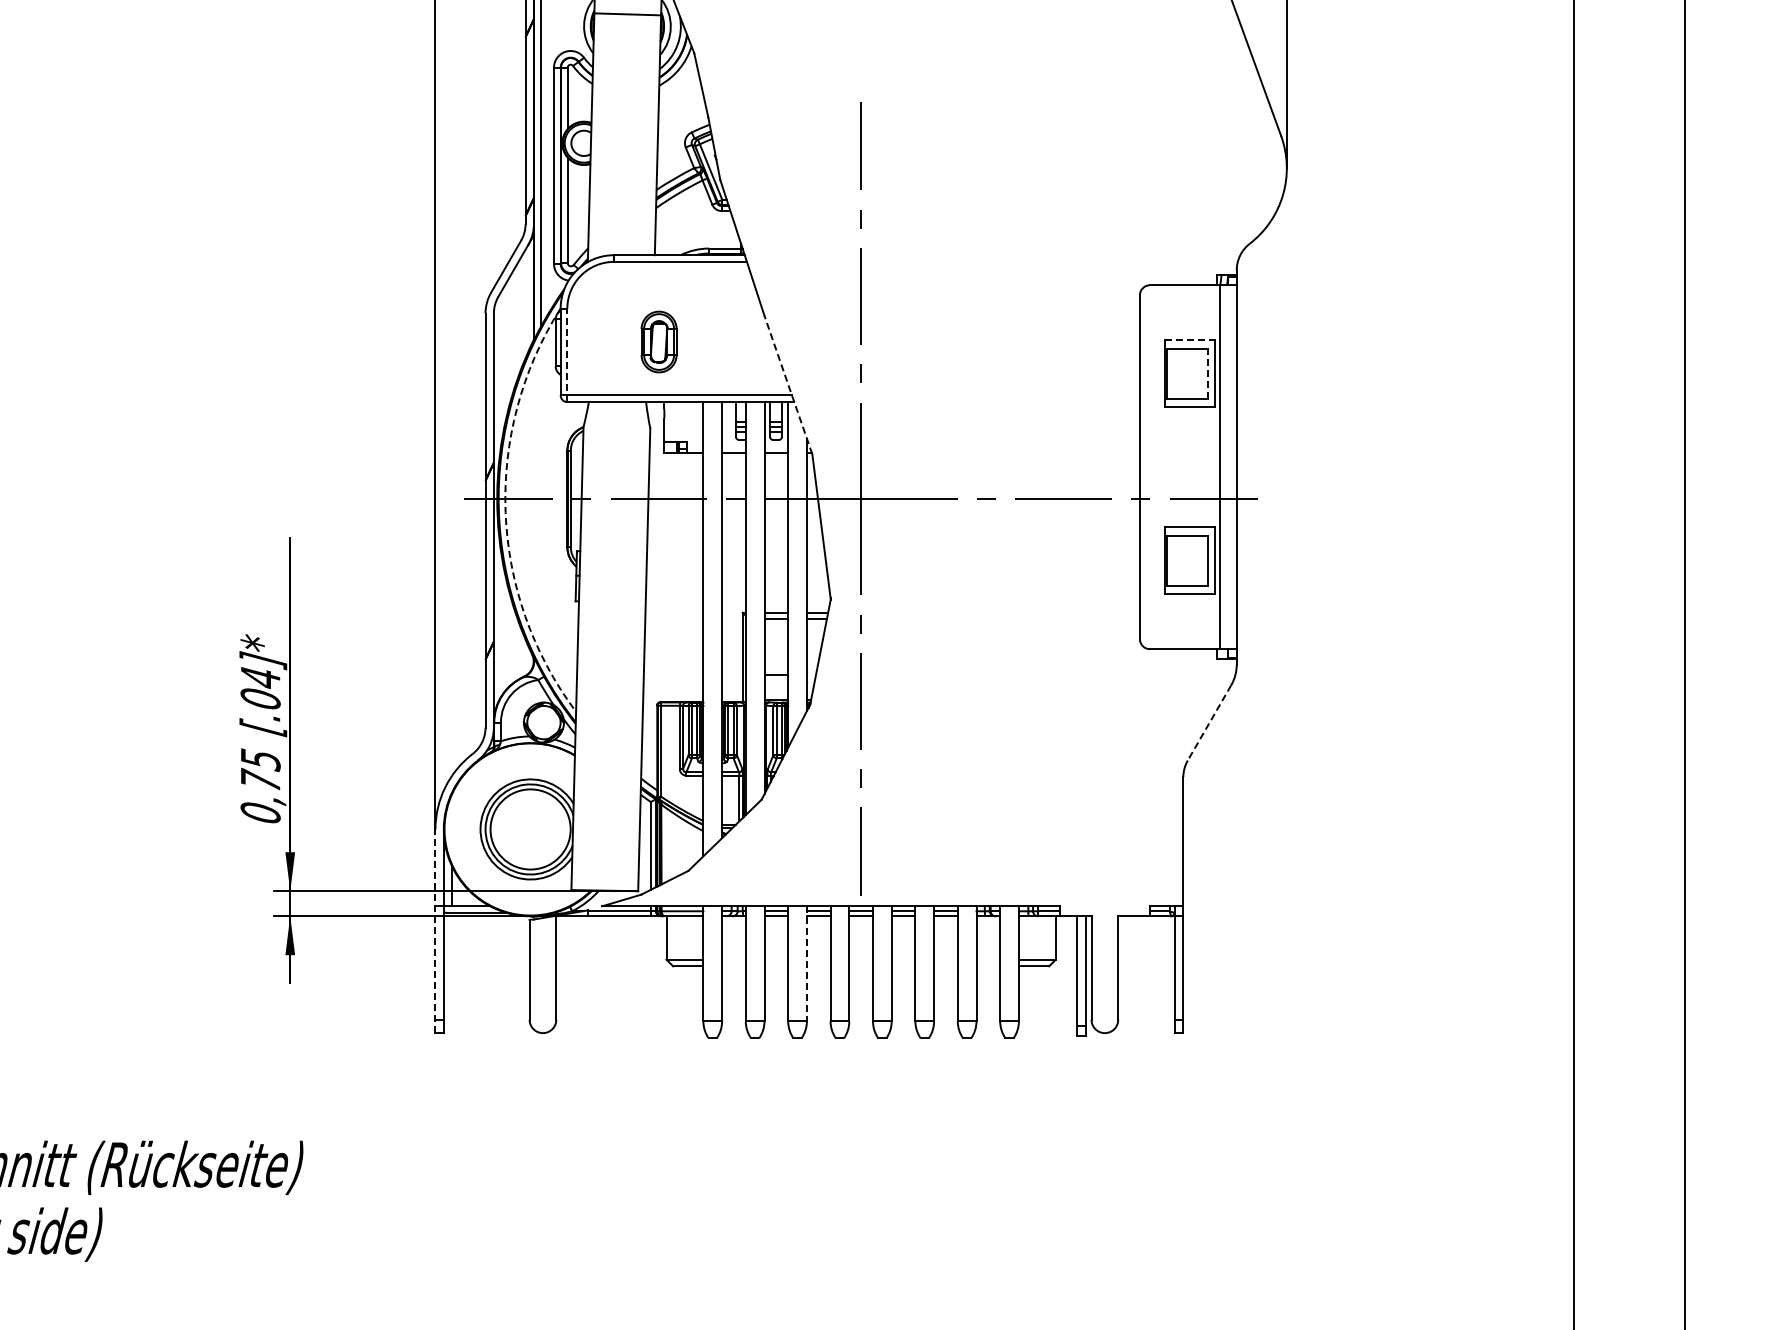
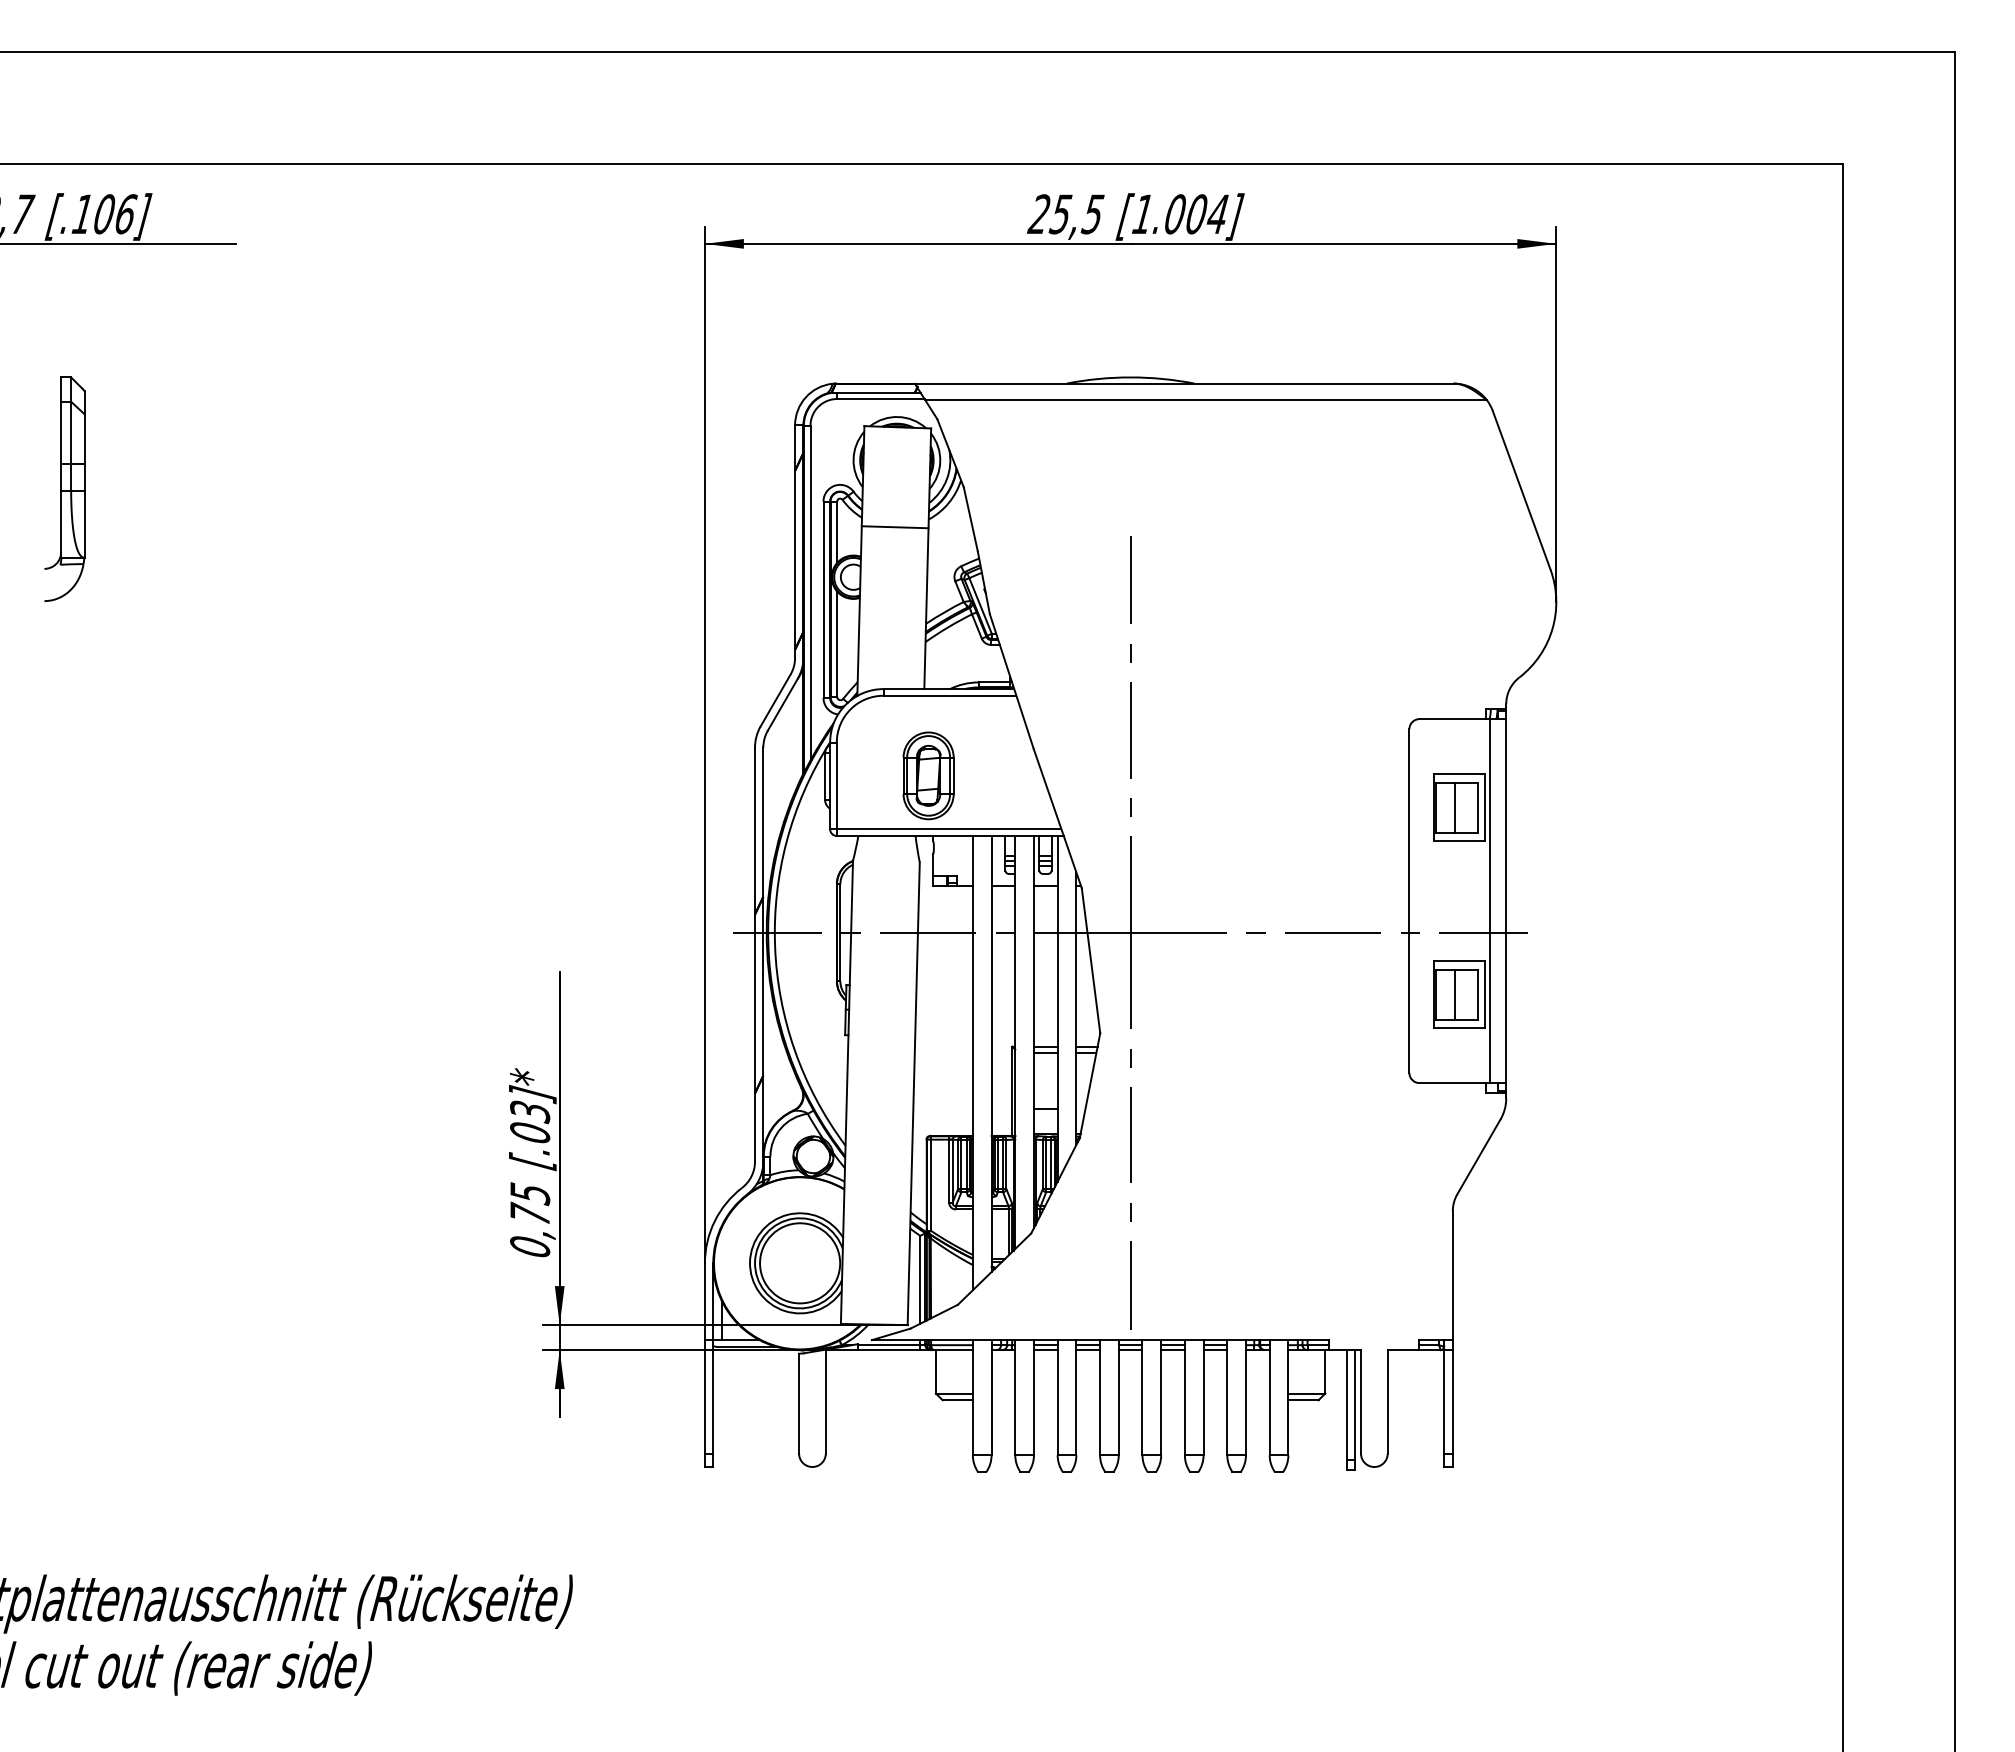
line: (627, 14) -> (894, 527), moved
line: (1190, 340) -> (1459, 774), dashed -> solid
part: (659, 341) -> (928, 775), size x1.43
line: (567, 355) -> (836, 789), dashed -> solid
line: (1185, 373) -> (1454, 807), added
line: (1208, 373) -> (1477, 807), dashed -> solid
line: (788, 384) -> (1057, 818), dashed -> solid
arc: (506, 512) -> (775, 946), dashed -> solid
line: (1185, 560) -> (1454, 994), added
text: (261, 678) -> (530, 1112), [.04]* -> [.03]*
line: (1209, 723) -> (1478, 1157), dashed -> solid
line: (435, 931) -> (704, 1365), dashed -> solid
line: (807, 963) -> (1076, 1397), dashed -> solid

